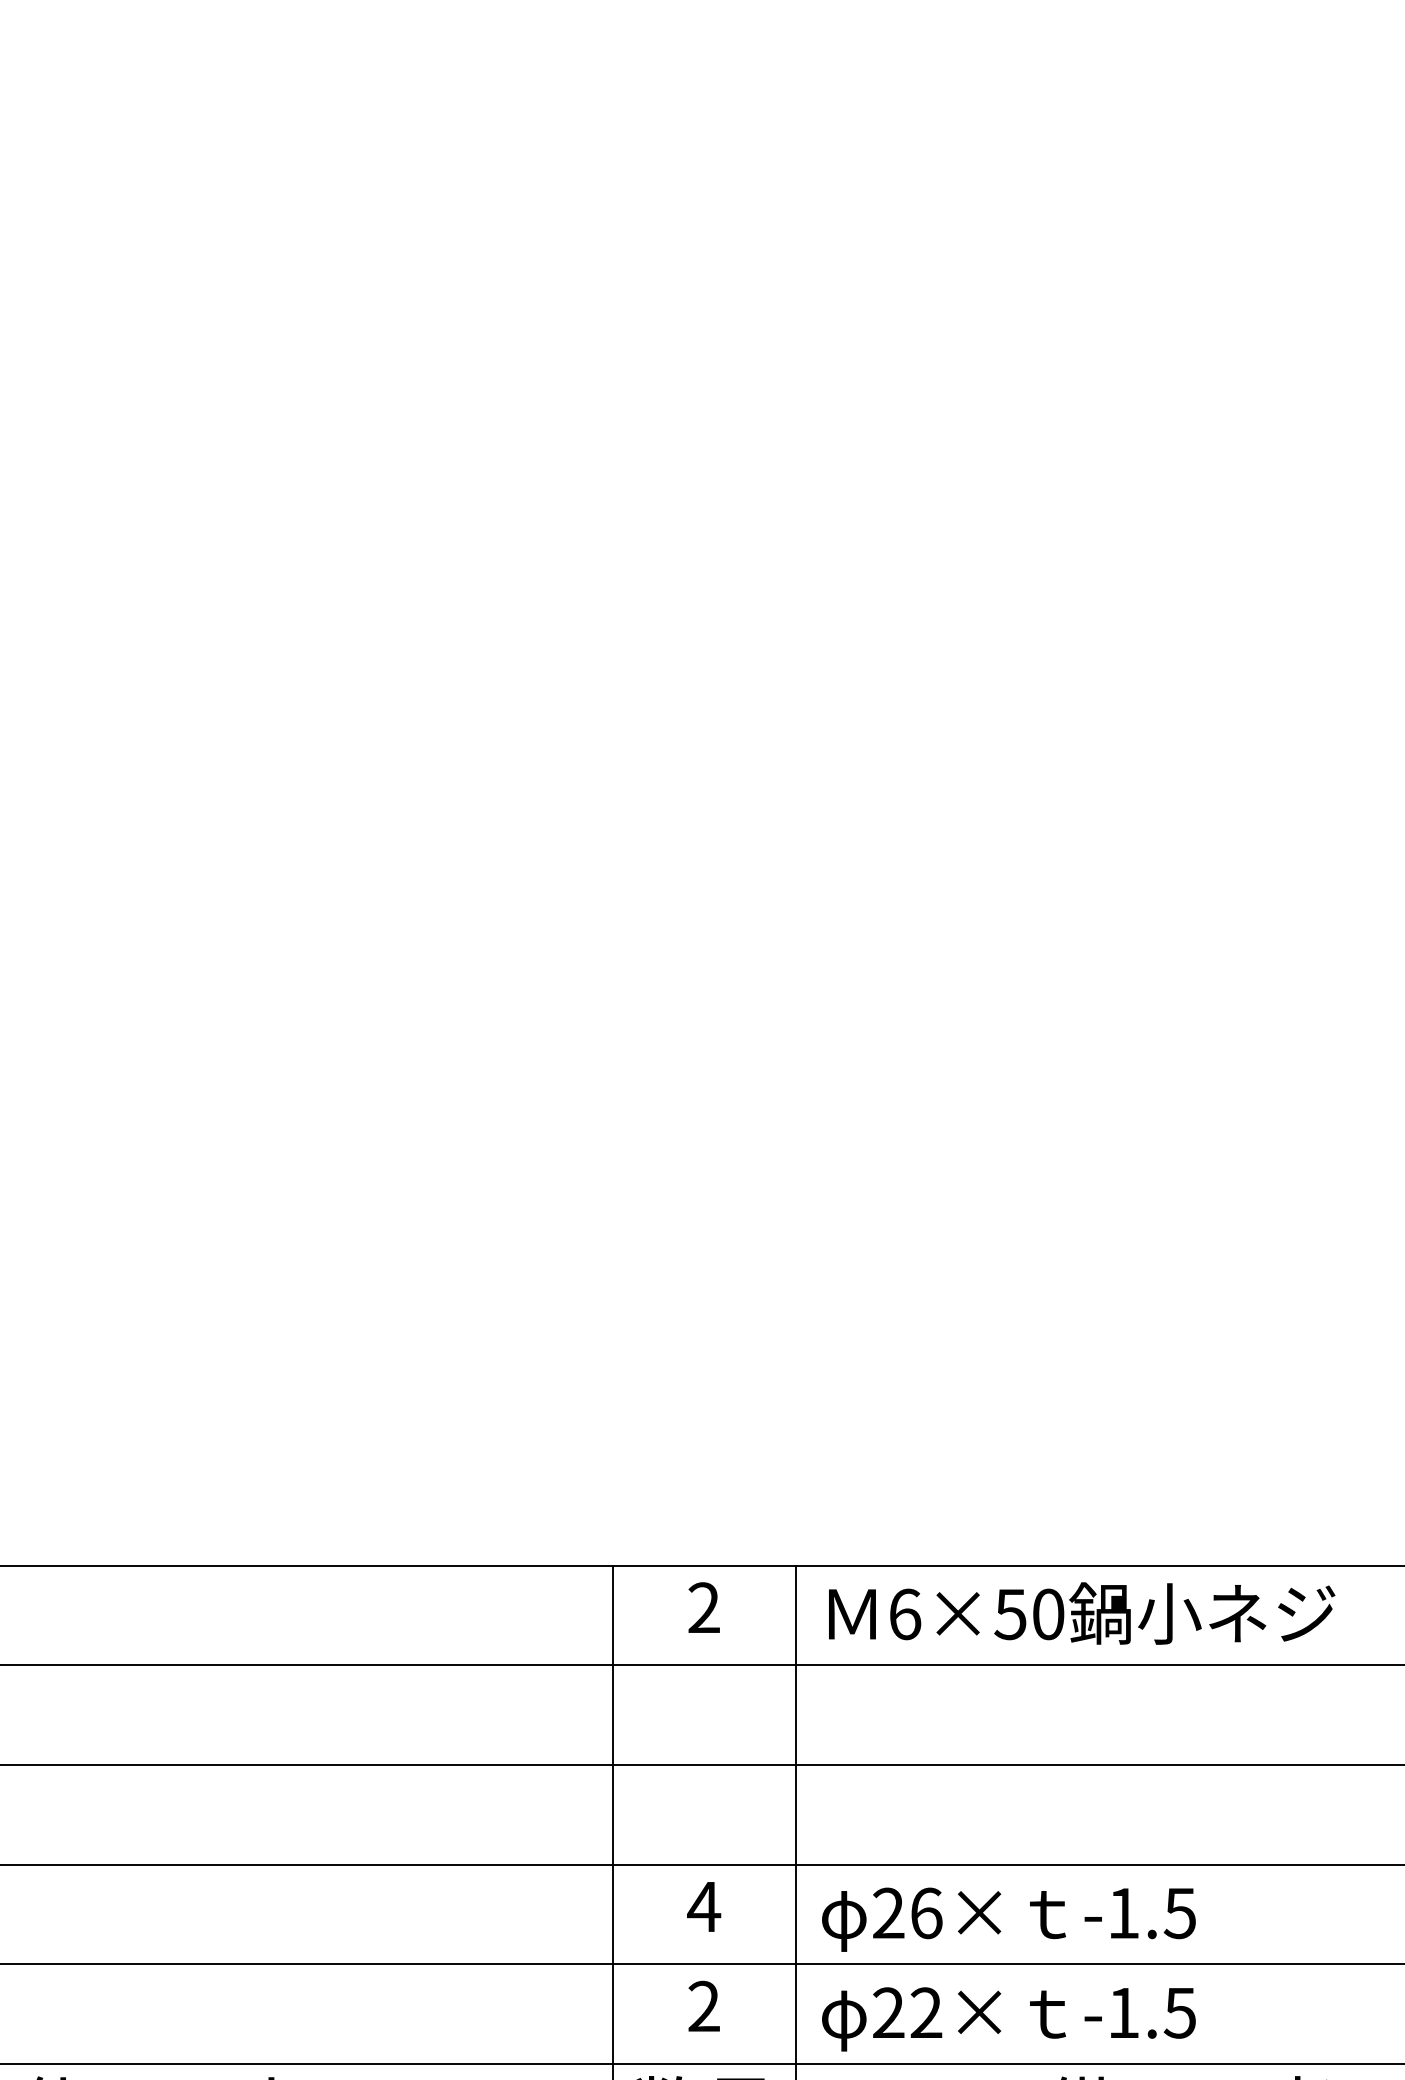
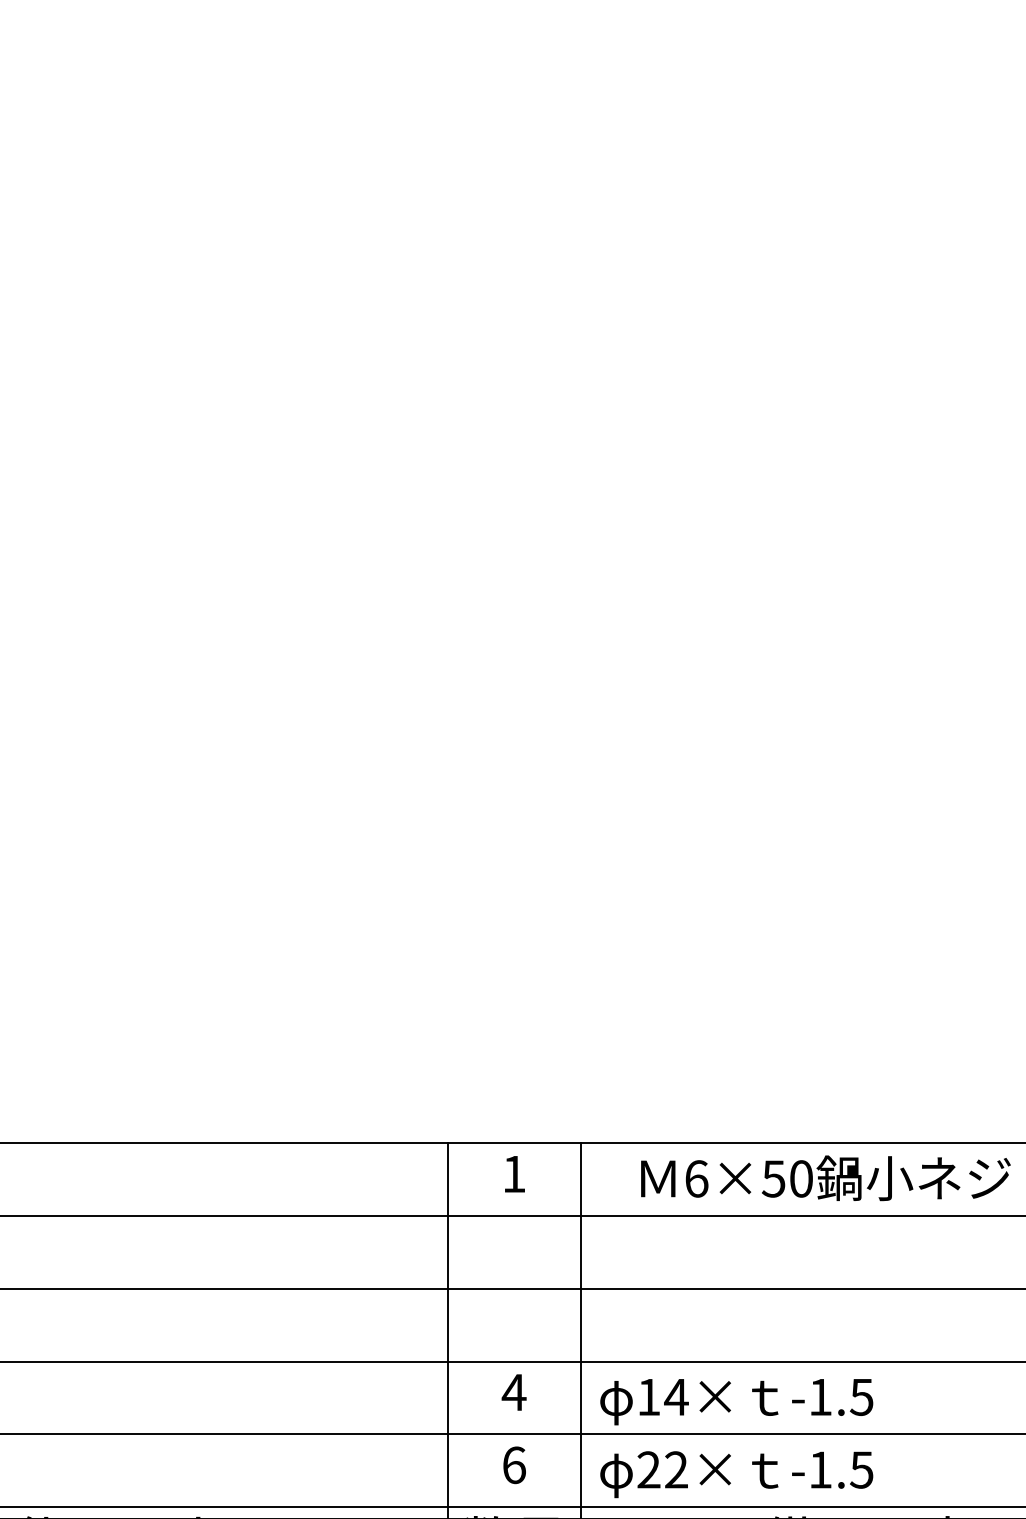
text: (703, 1607) -> (513, 1173), 2 -> 1
text: (1082, 1613) -> (826, 1178), moved
text: (908, 1913) -> (663, 1397), 26× -> 14×
text: (704, 2006) -> (514, 1465), 2 -> 6

